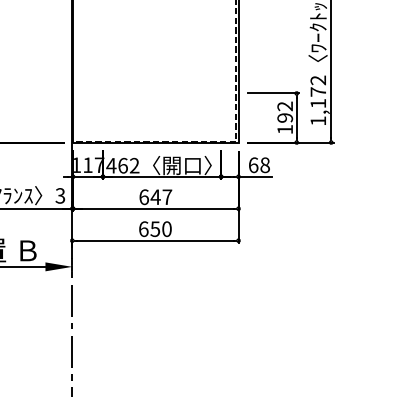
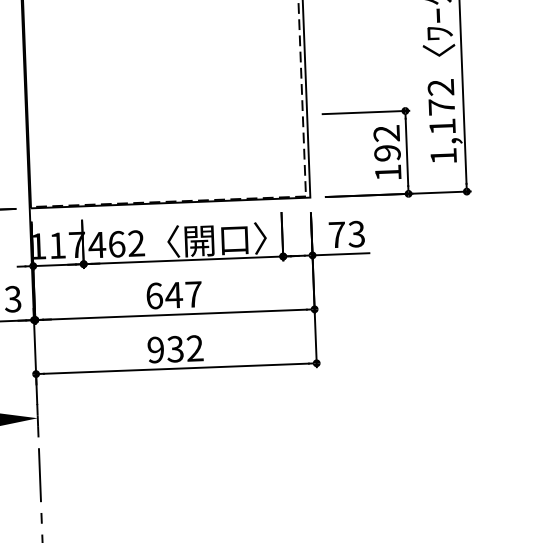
text: (258, 165) -> (345, 235), 68 -> 73
text: (155, 229) -> (175, 349), 650 -> 932

